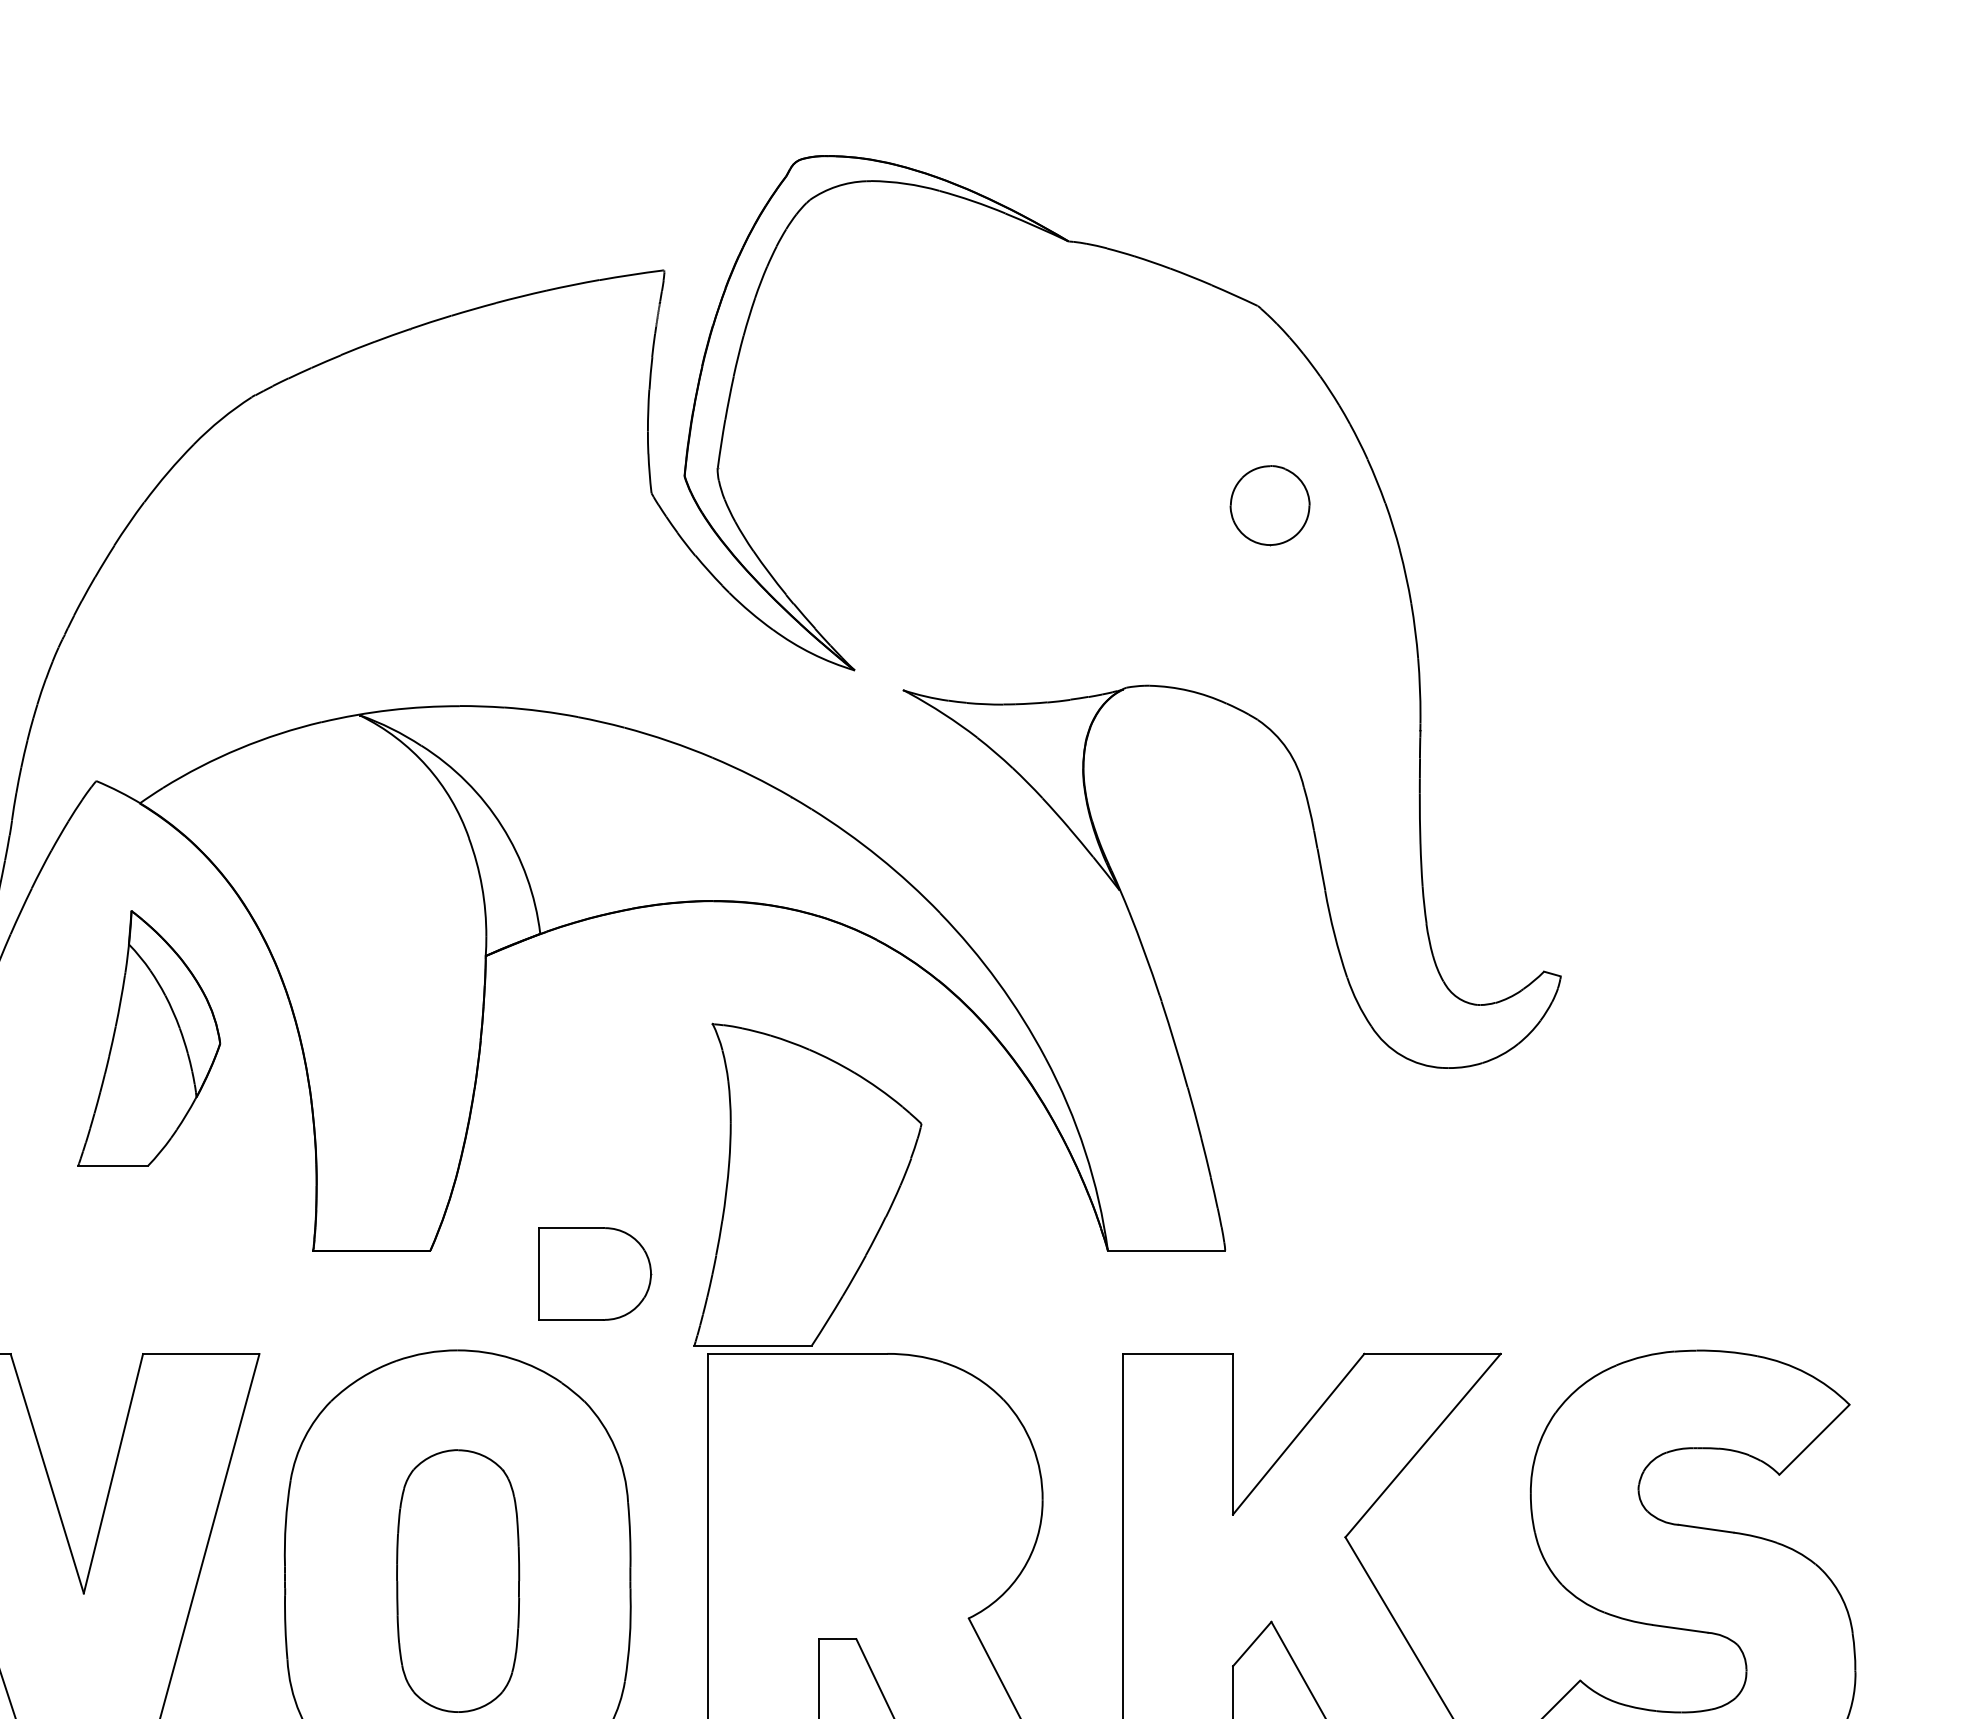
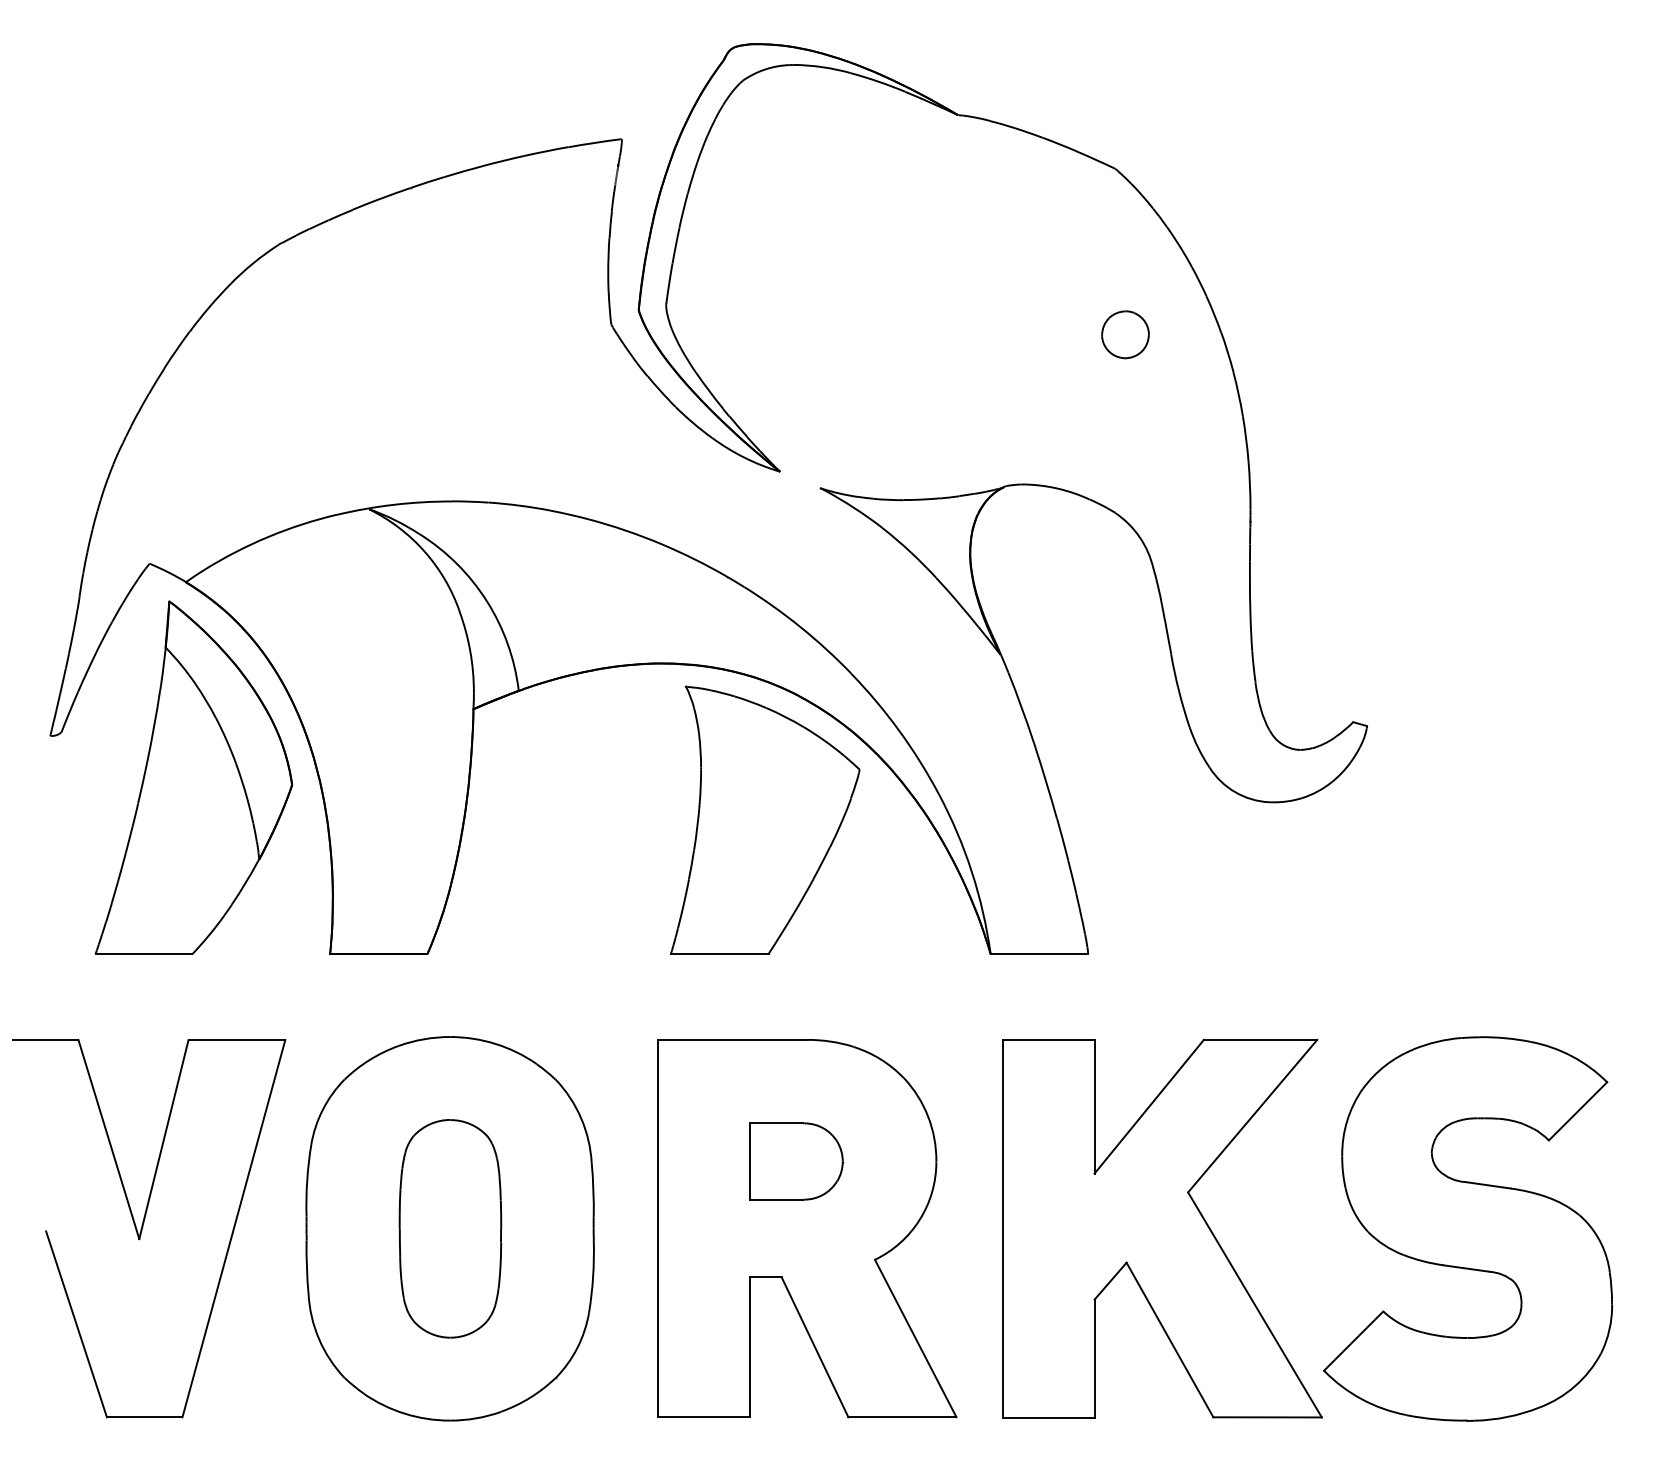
part: (1270, 505) -> (1125, 334), size x0.71
part: (149, 1038) -> (193, 777), size x1.67
part: (808, 1183) -> (765, 819), moved
part: (595, 1273) -> (796, 1161), moved

